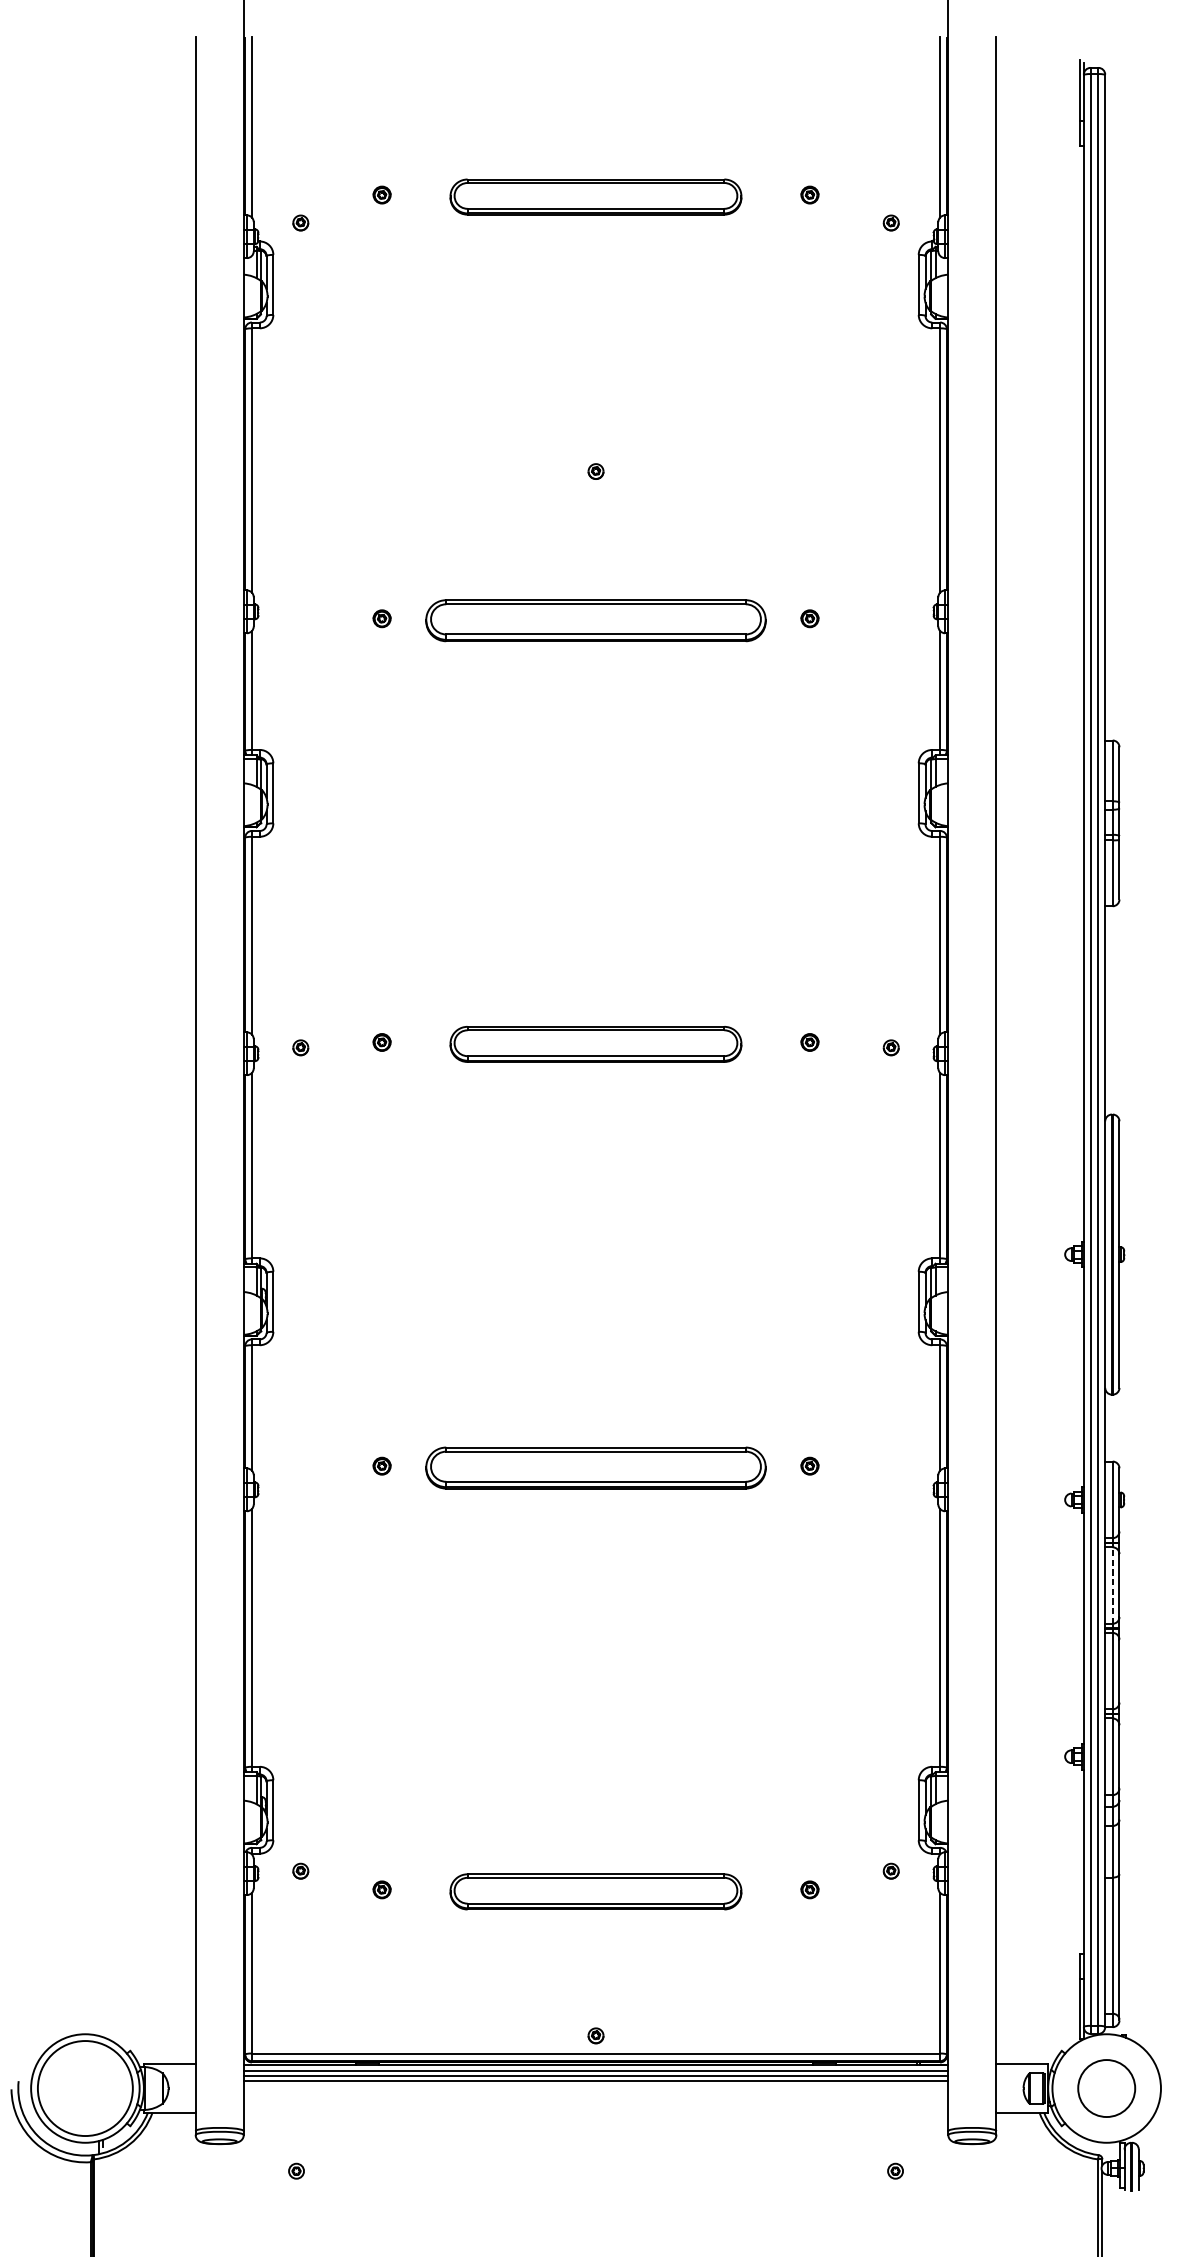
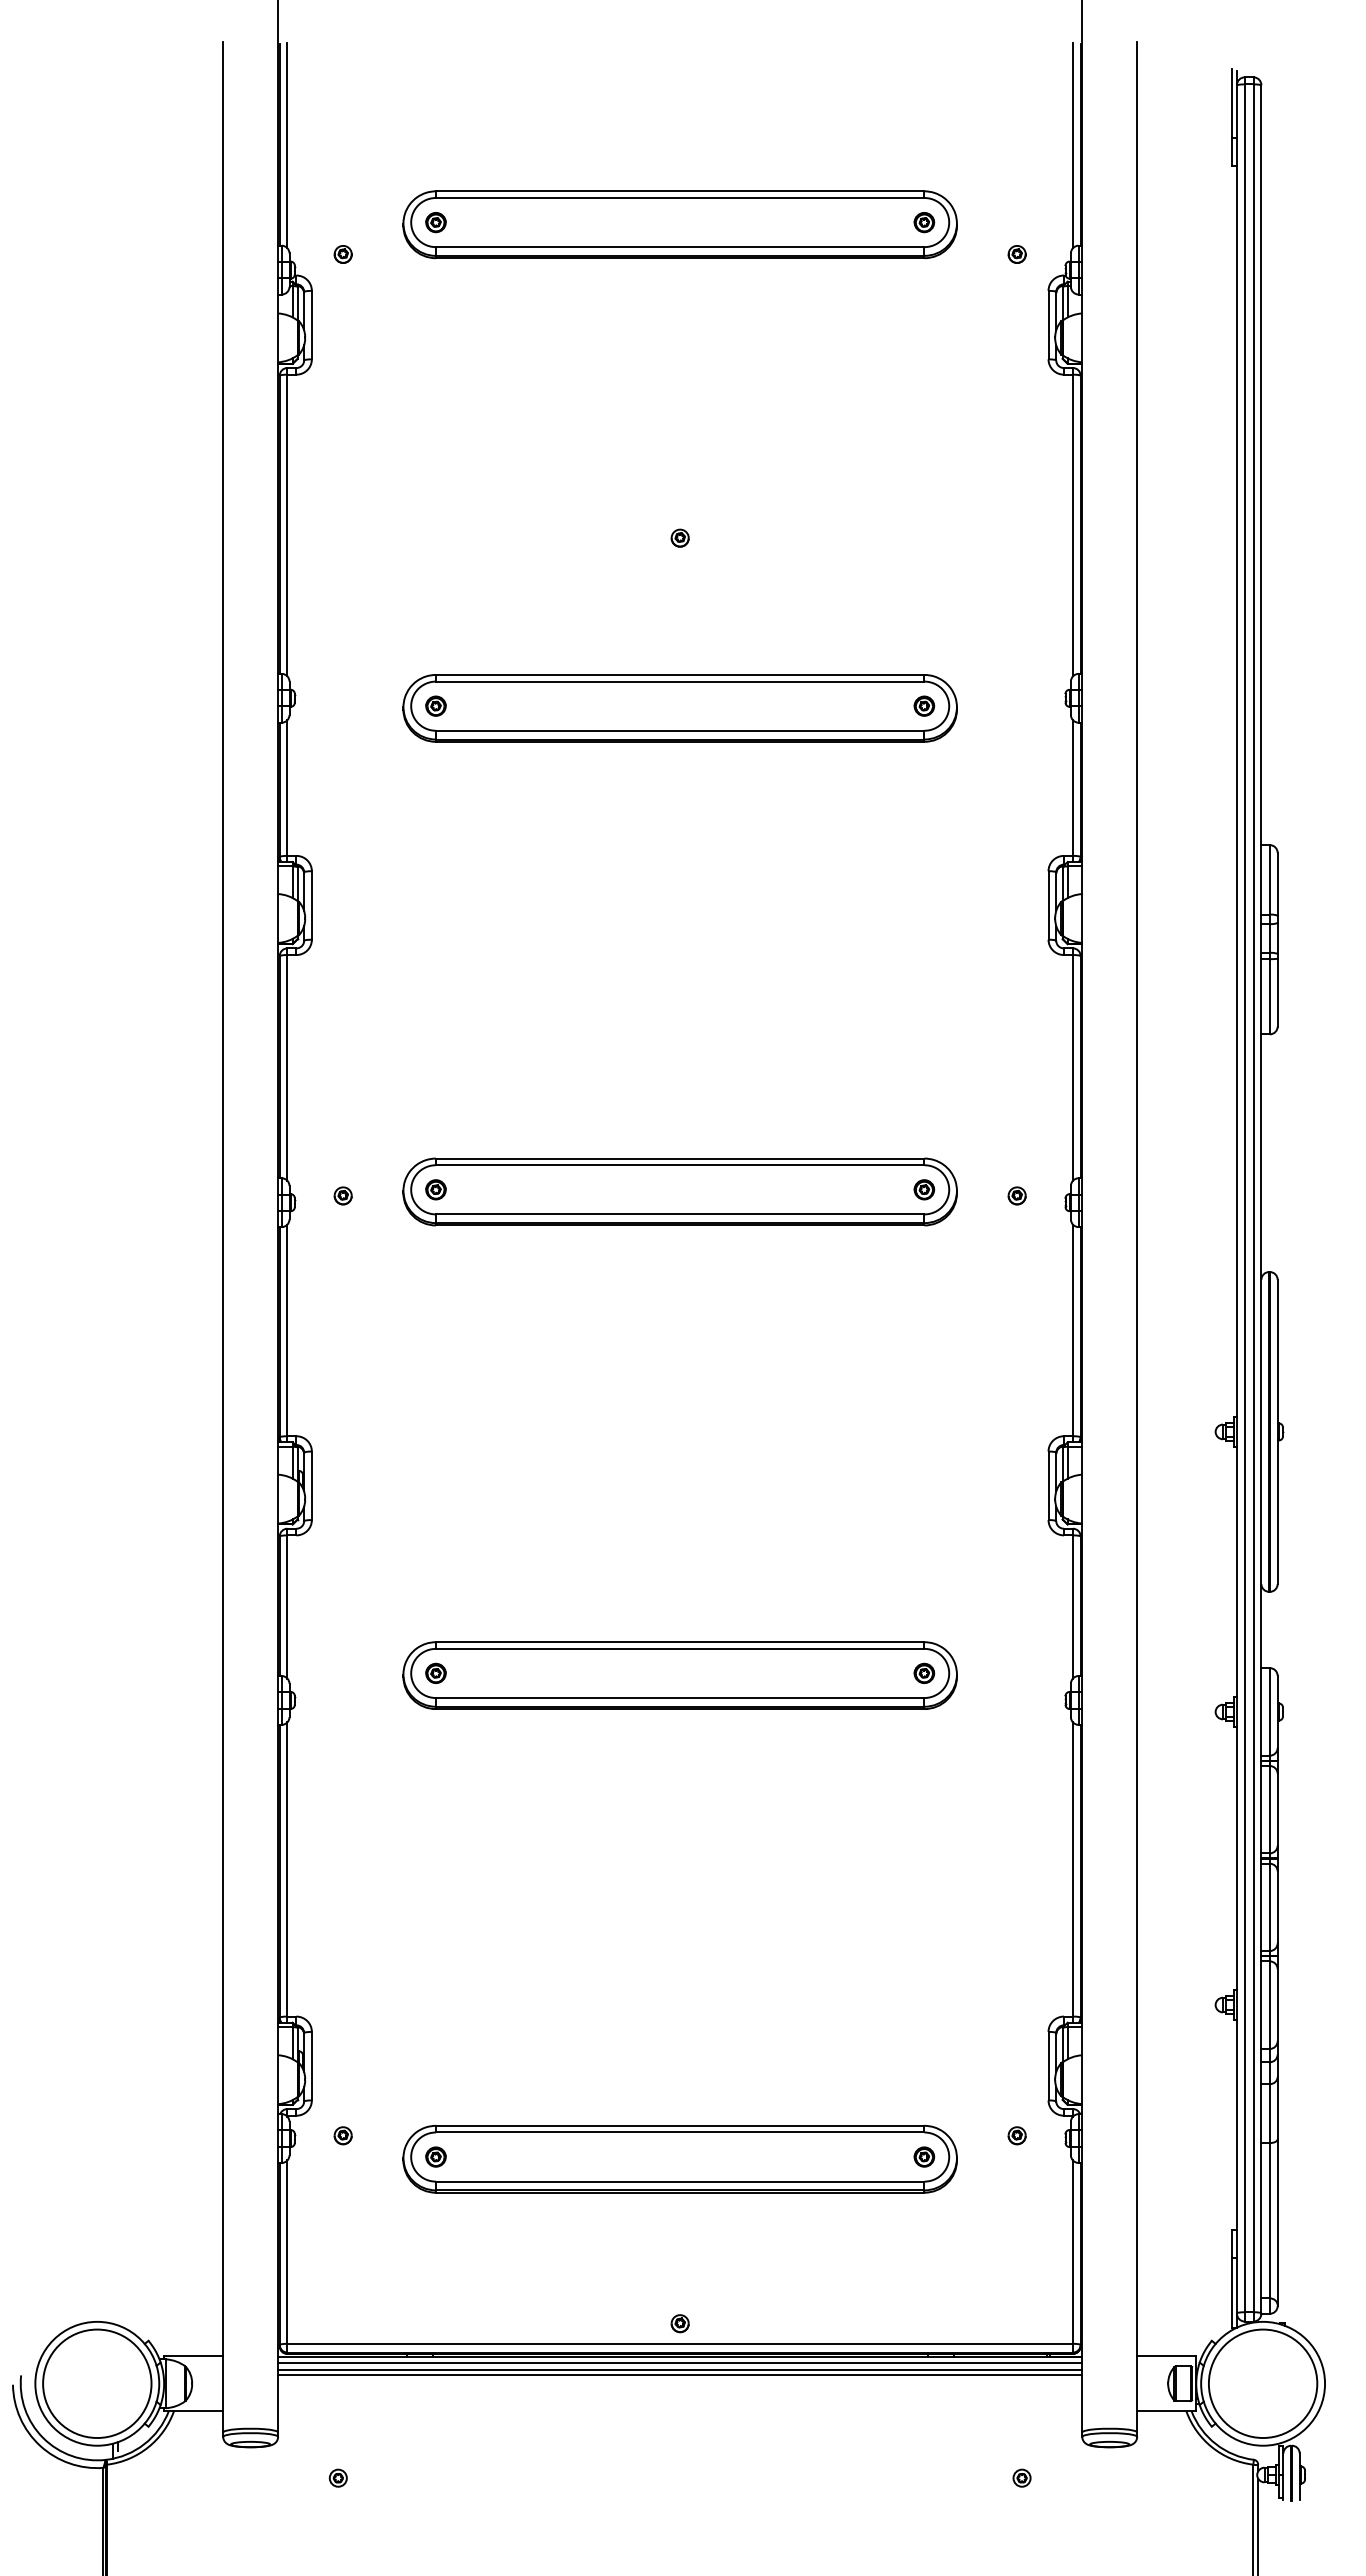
part: (595, 196) -> (679, 224), size x1.67
part: (595, 620) -> (679, 708), size x1.43
part: (595, 1043) -> (679, 1191), size x1.67
part: (595, 1467) -> (679, 1675), size x1.43
line: (1112, 1585) -> (1269, 1809), dashed -> solid
part: (595, 1892) -> (679, 2159), size x1.67
circle: (1106, 2088) -> (1262, 2383), size x1.67

